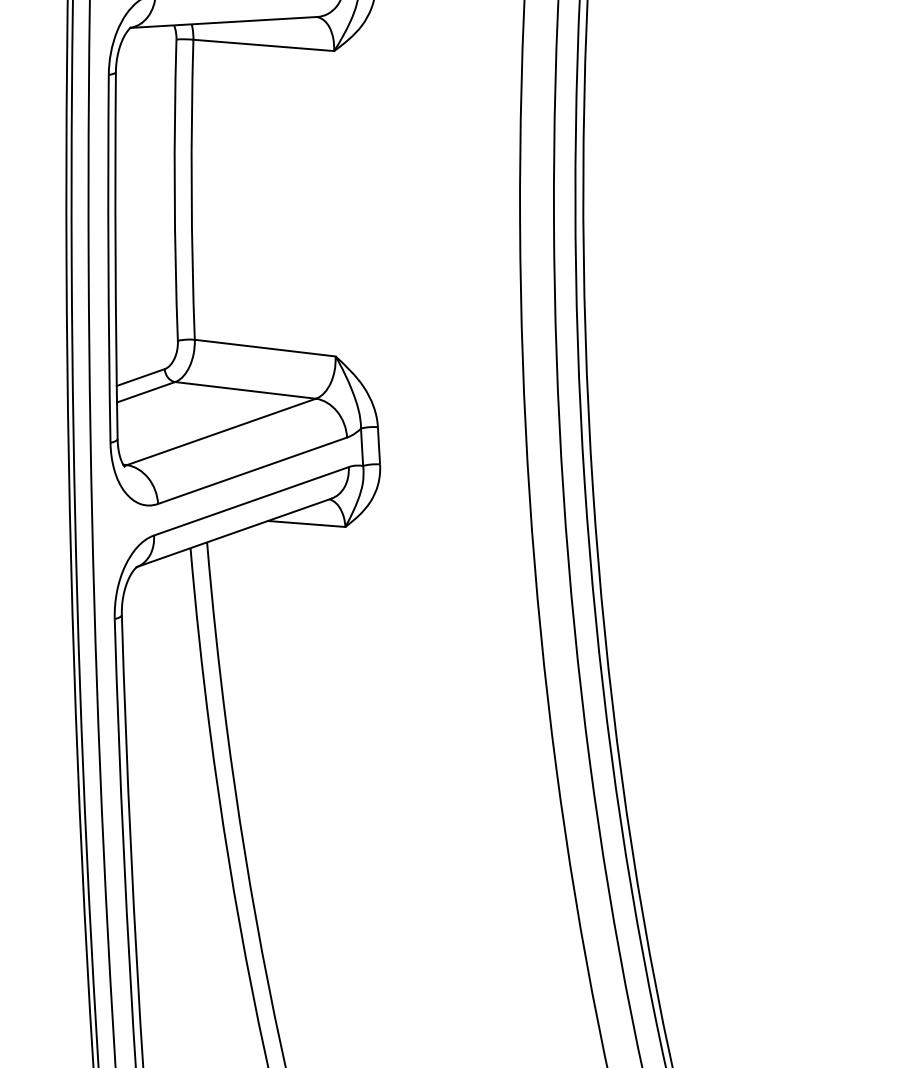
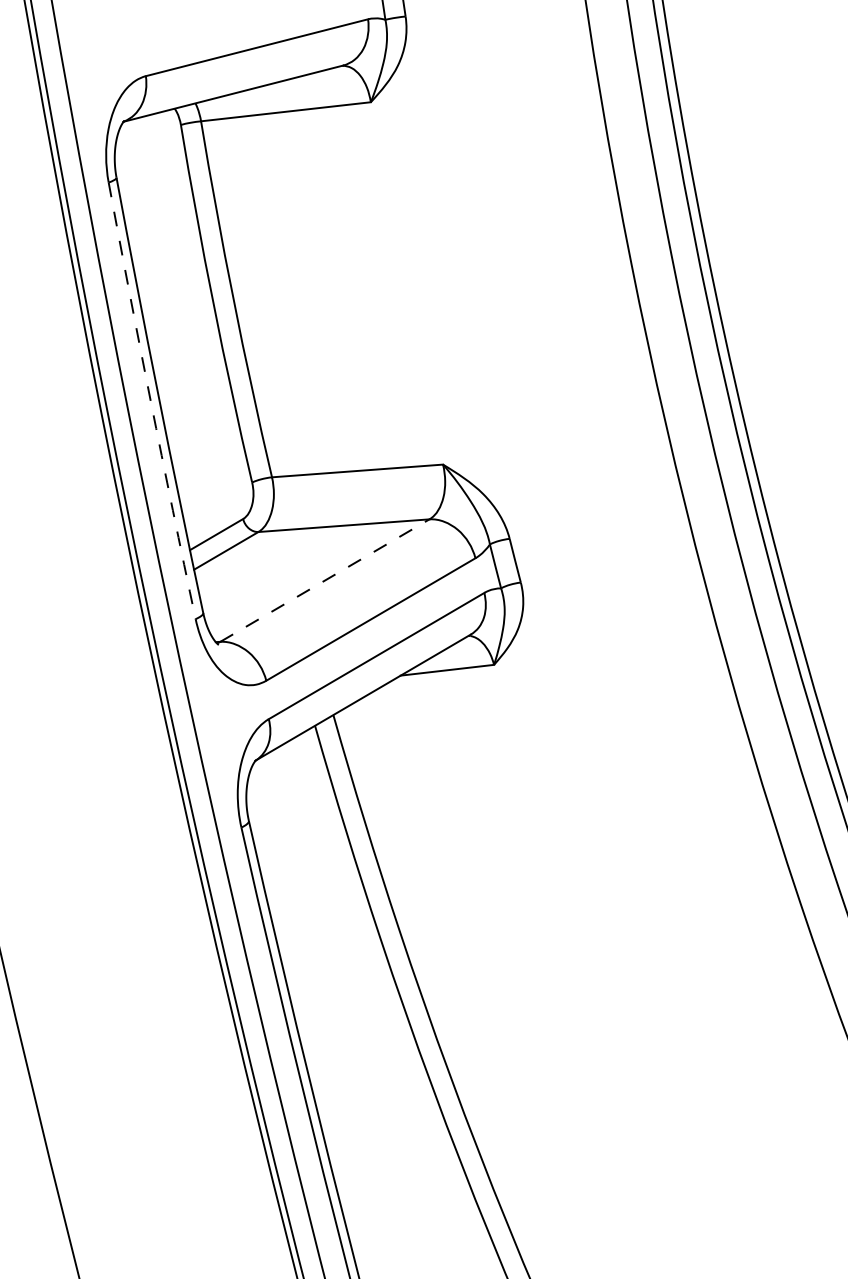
arc: (108, 258) -> (150, 400), solid -> dashed
line: (221, 431) -> (324, 580), solid -> dashed

